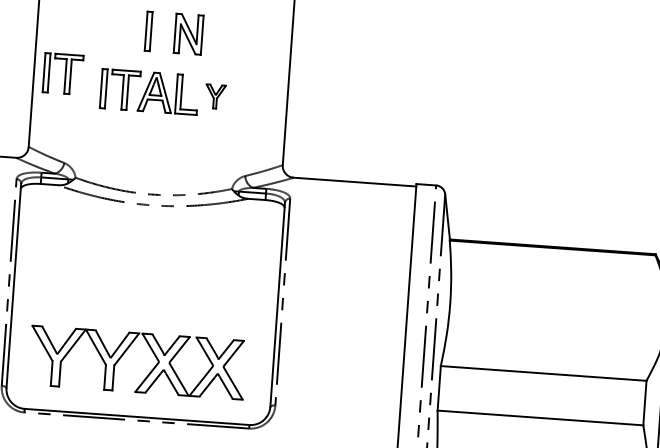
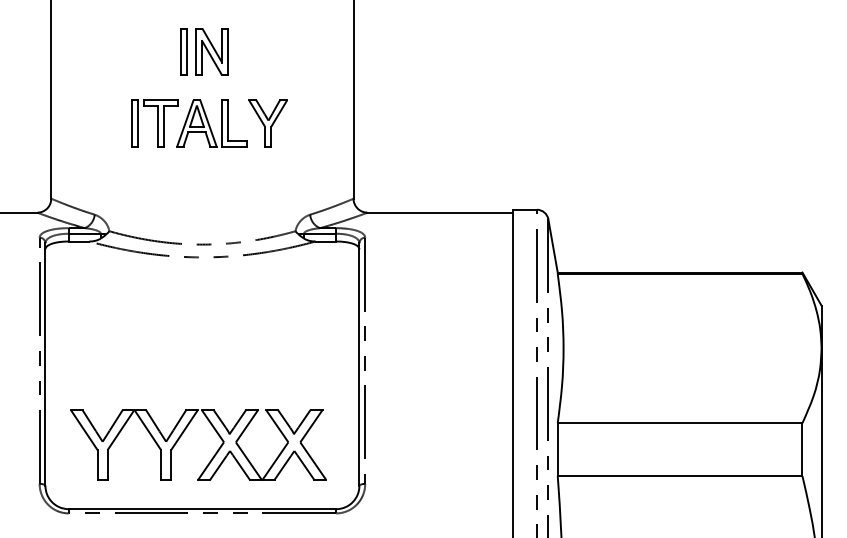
part: (188, 34) -> (211, 51), moved
part: (62, 74) -> (85, 109), removed
part: (214, 96) -> (267, 123), size x1.67

